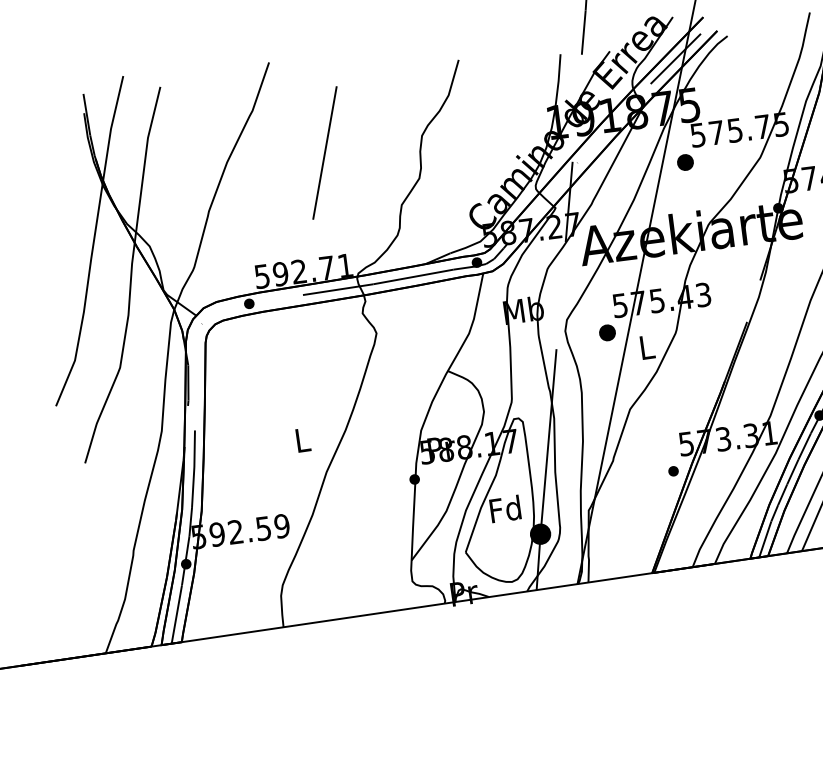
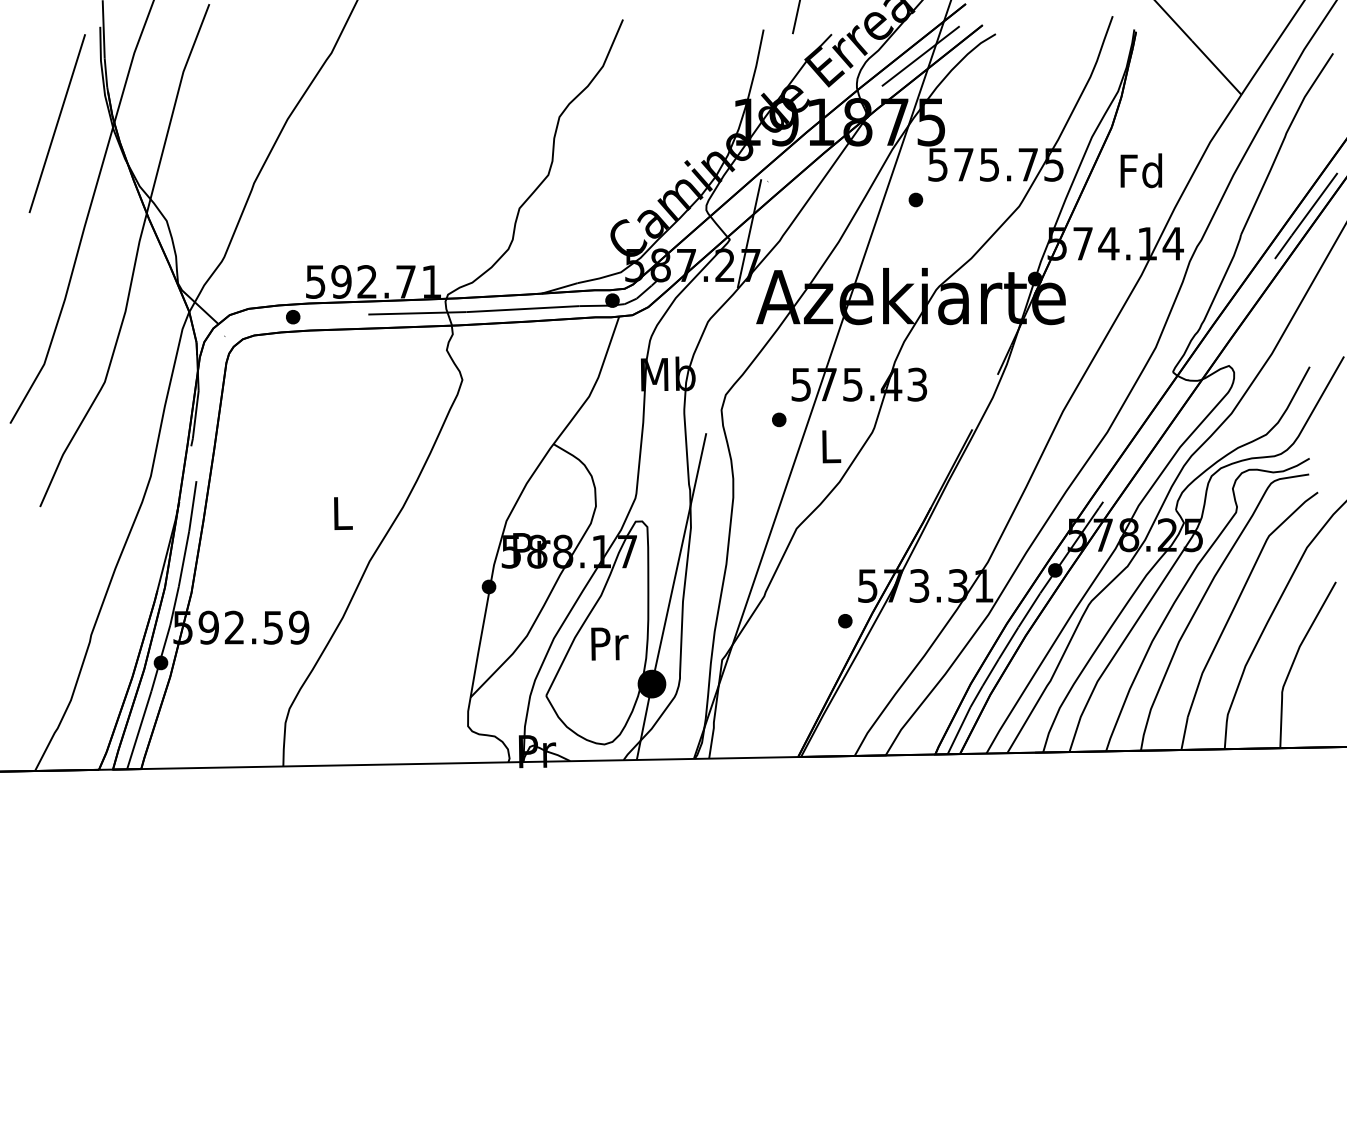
line: (324, 152) -> (56, 123), moved
part: (685, 162) -> (915, 199), size x0.62
part: (607, 332) -> (779, 419), size x0.62
text: (505, 508) -> (608, 642), Fd -> Pr

